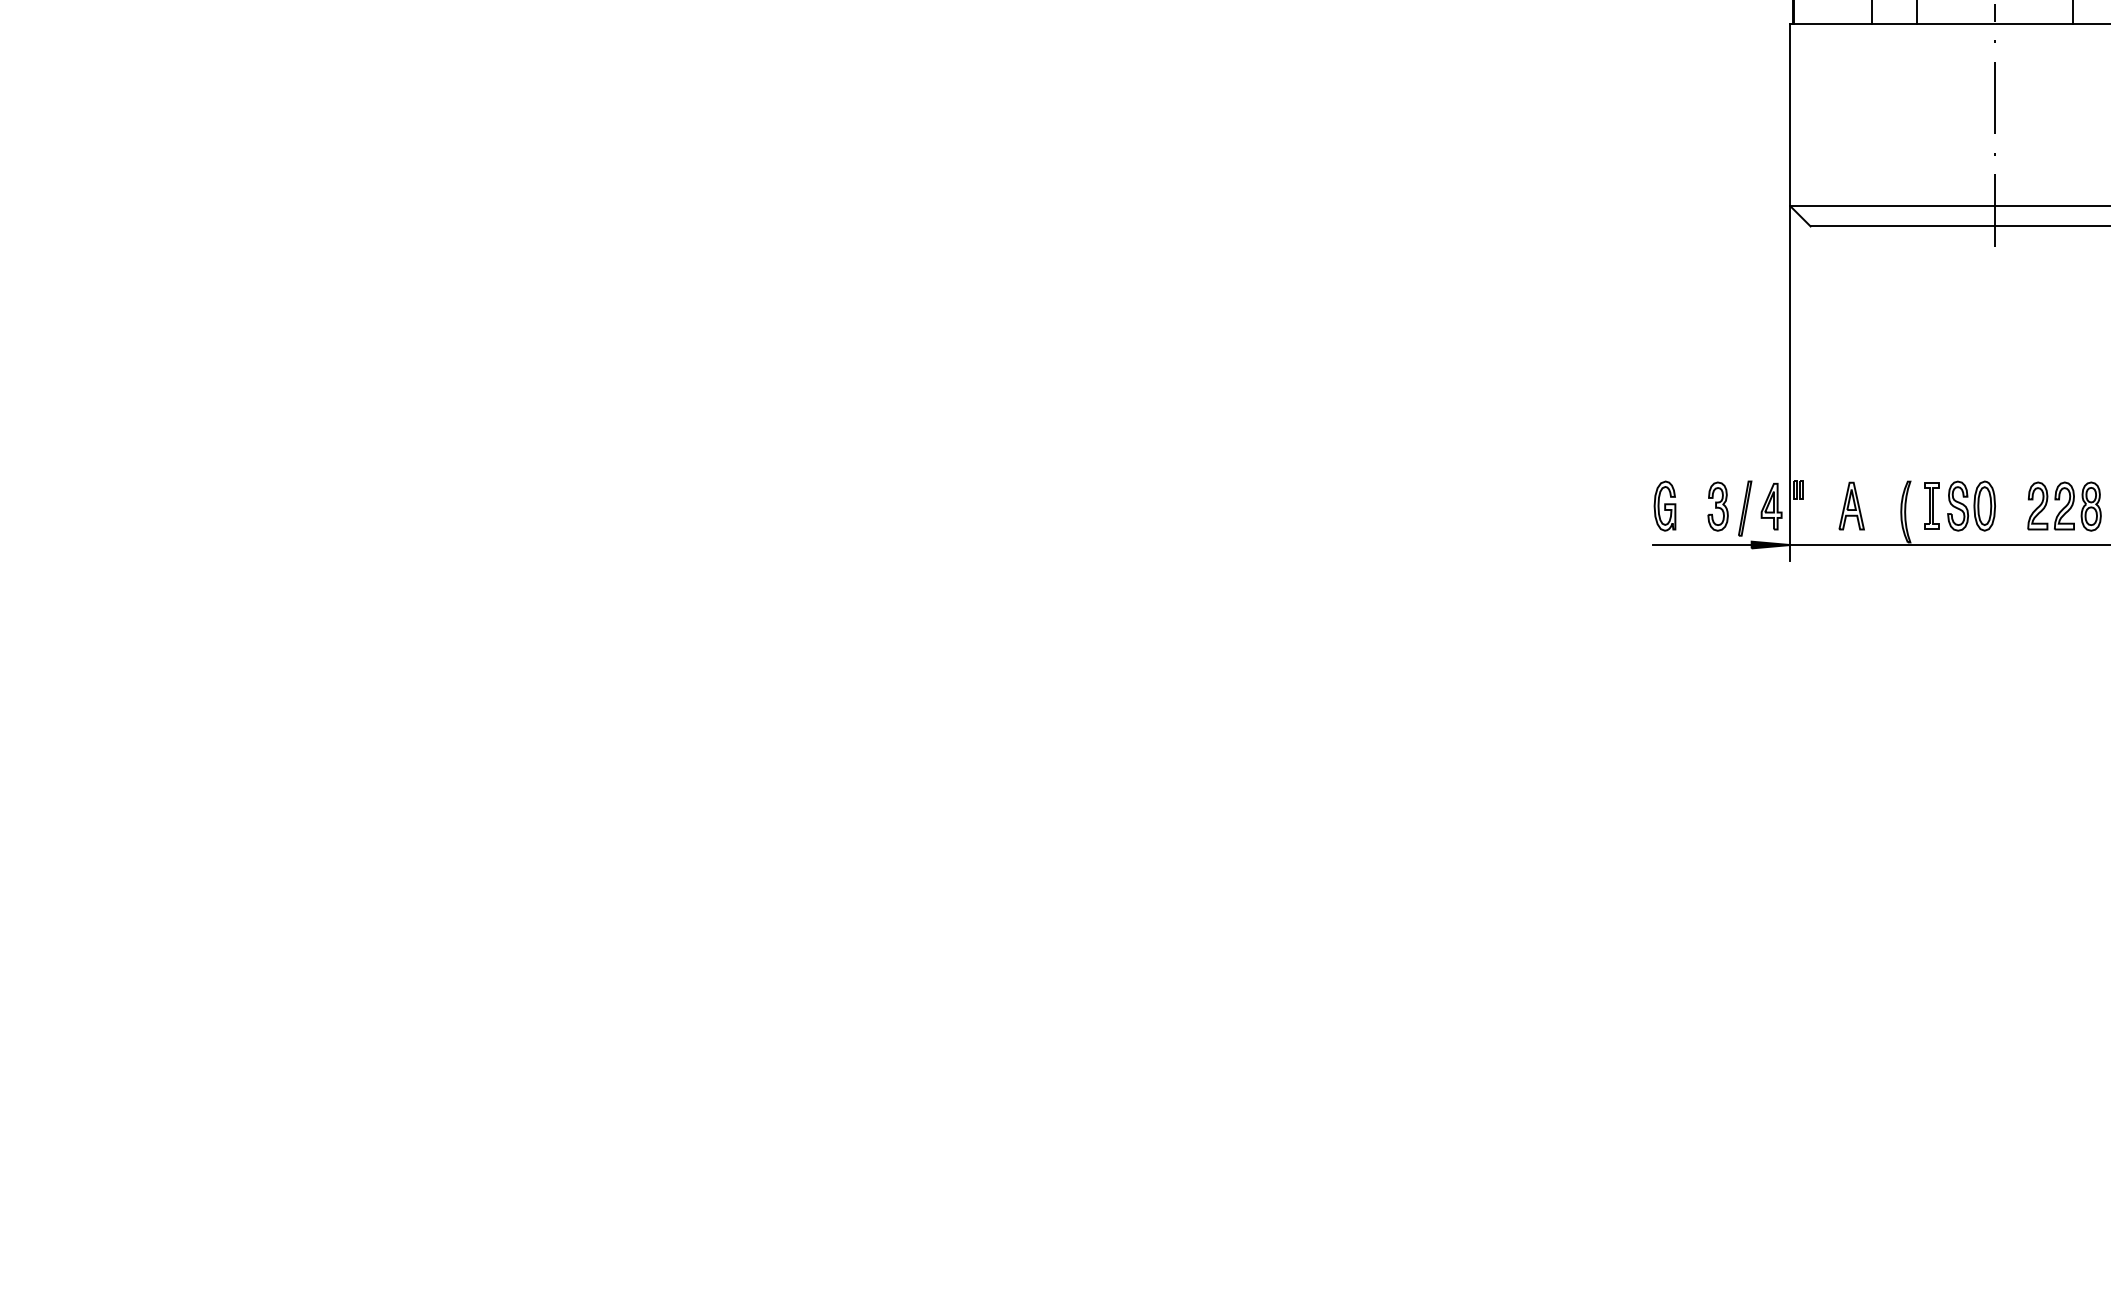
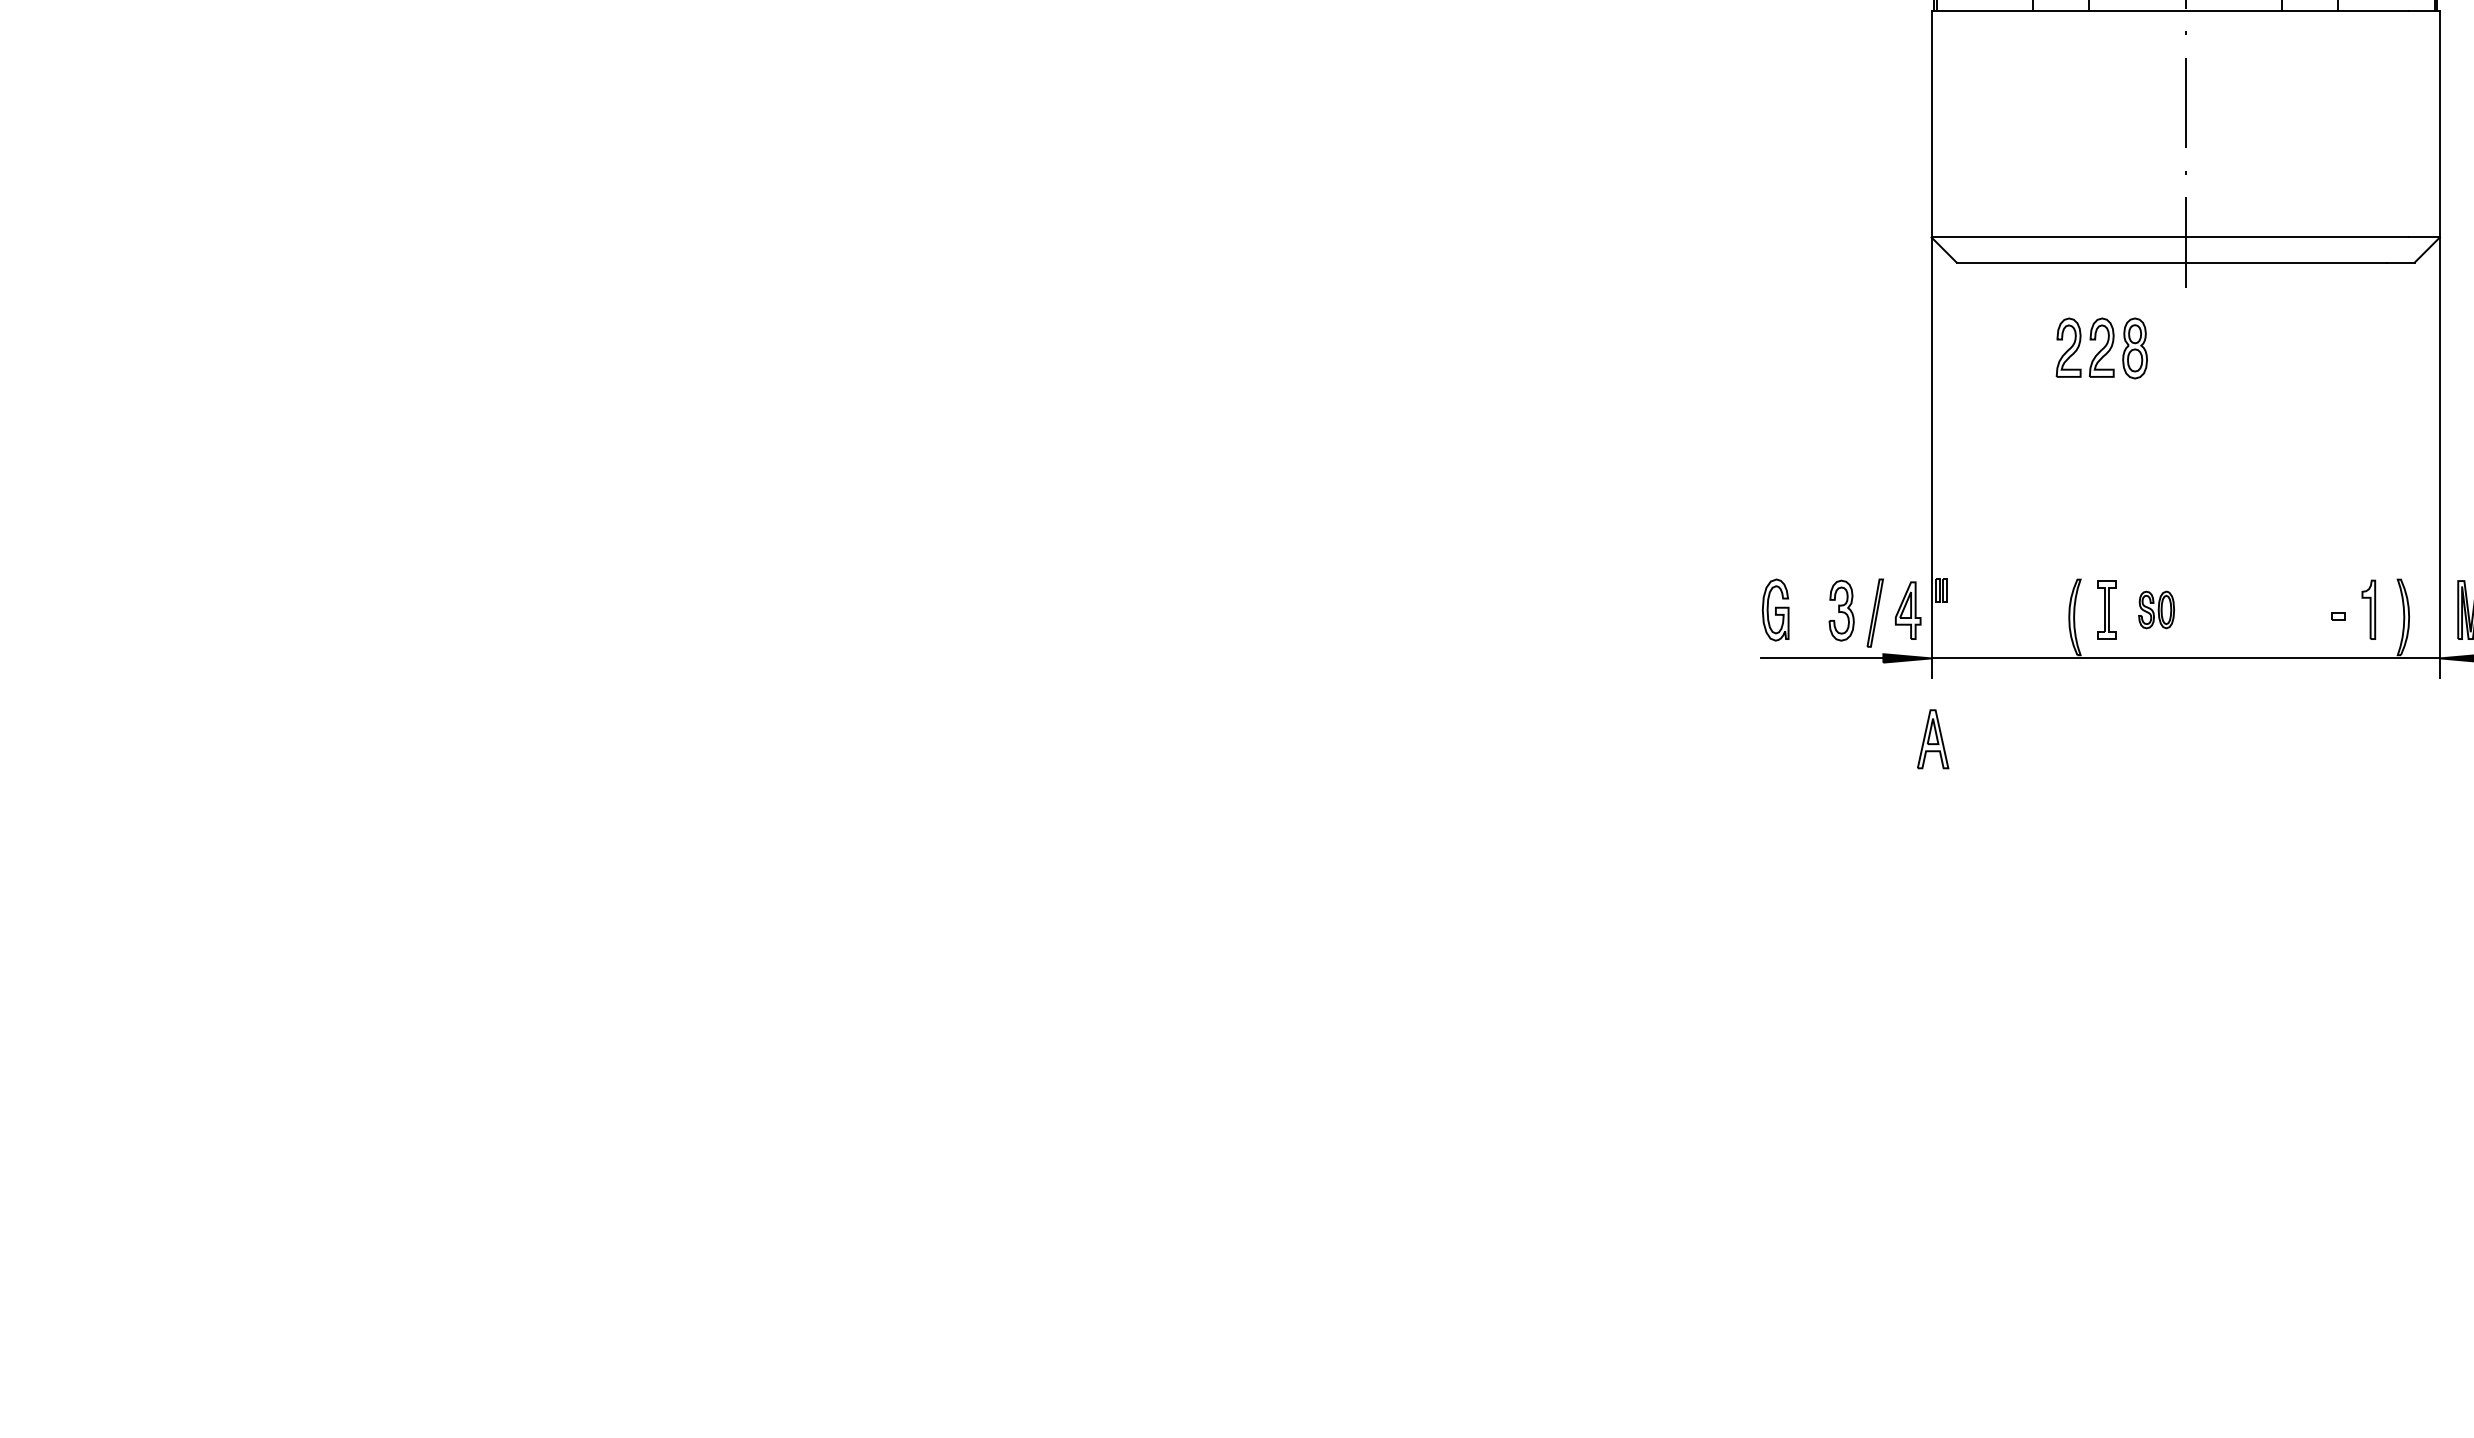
part: (1851, 505) -> (1932, 738), moved
part: (1971, 505) -> (2156, 609), size x0.6
part: (2064, 506) -> (2101, 348), moved

